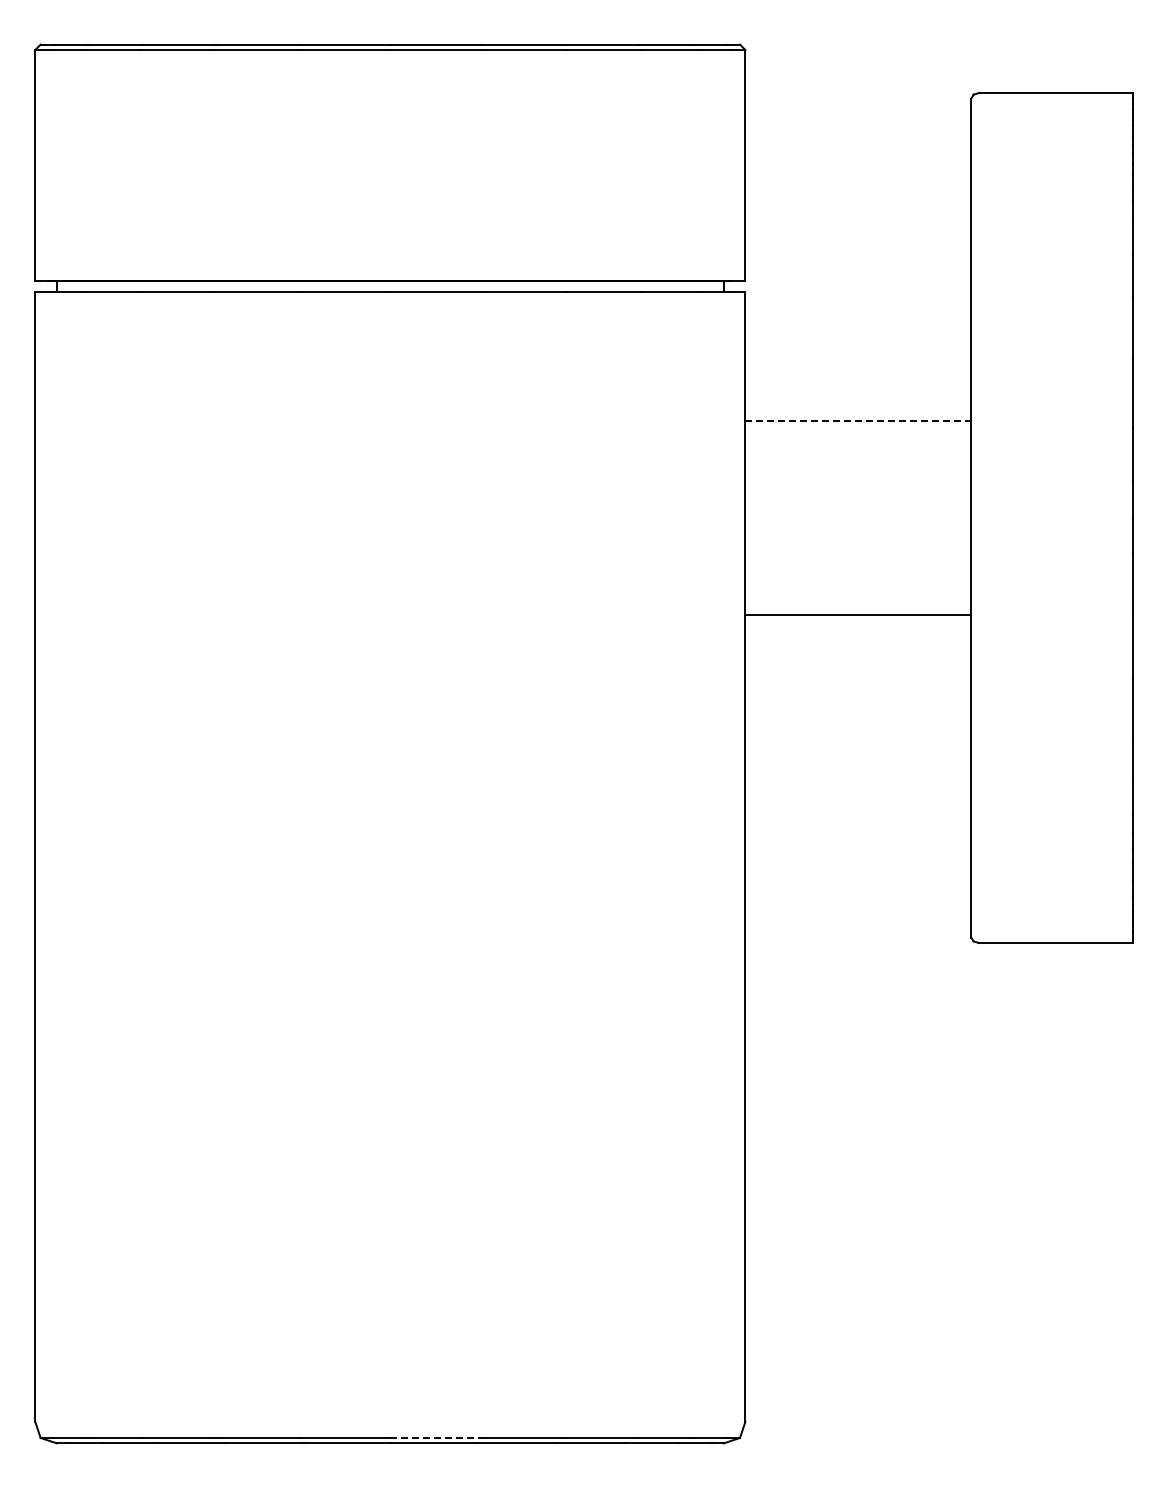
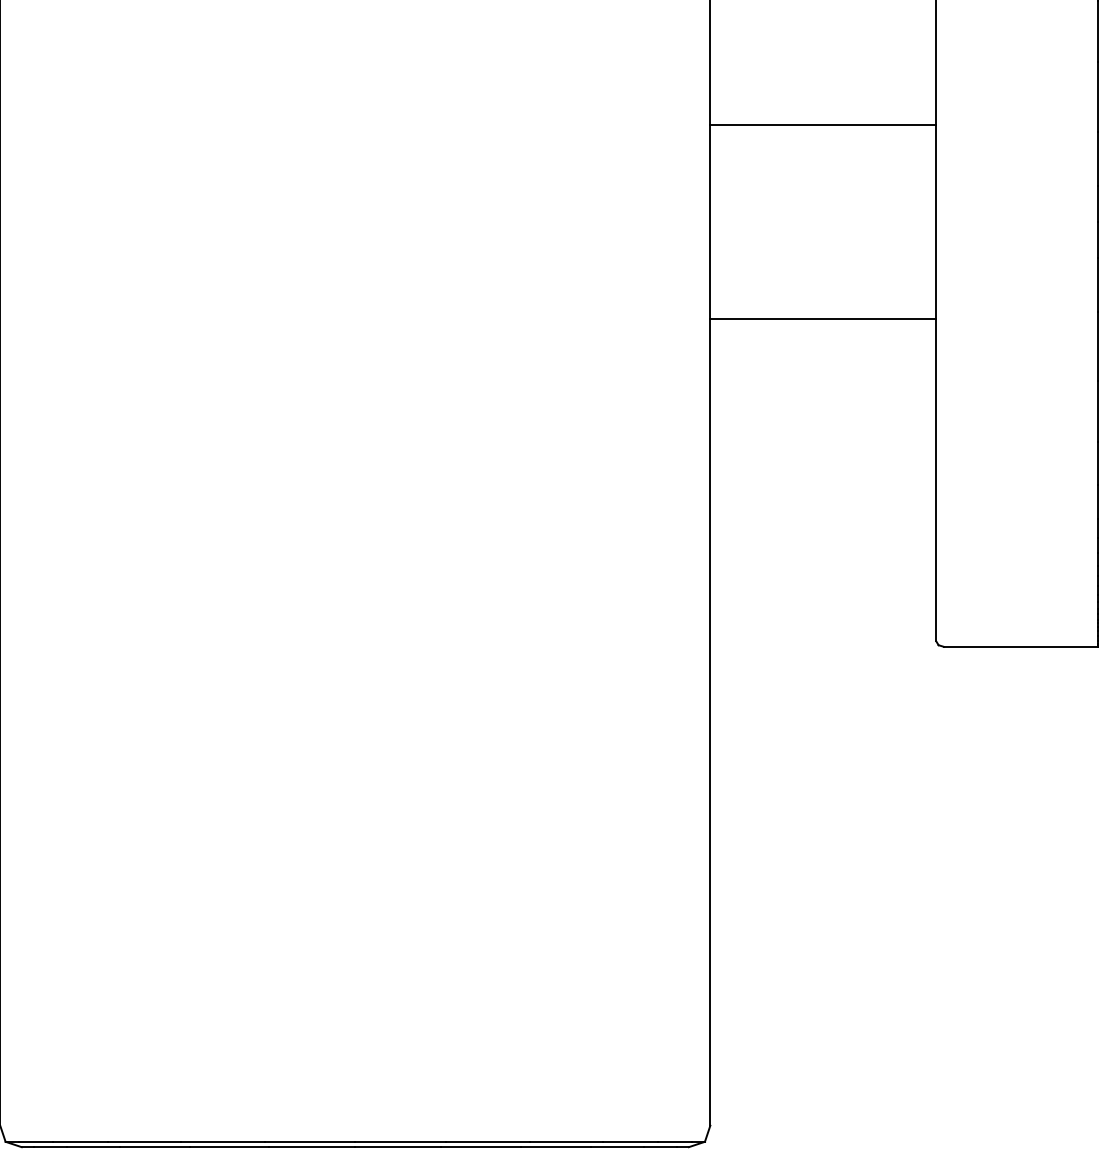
line: (858, 421) -> (823, 125), dashed -> solid
line: (436, 1437) -> (401, 1141), dashed -> solid

